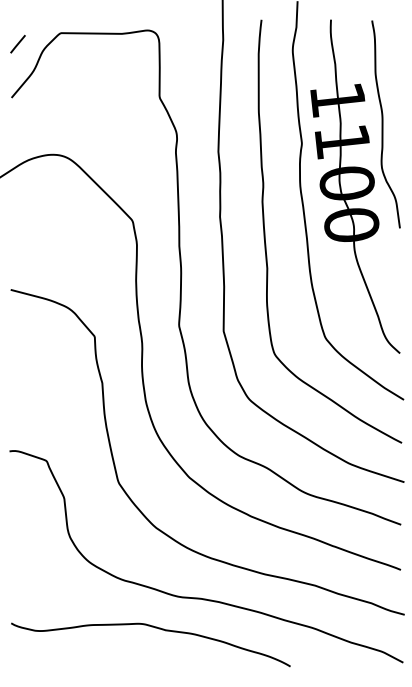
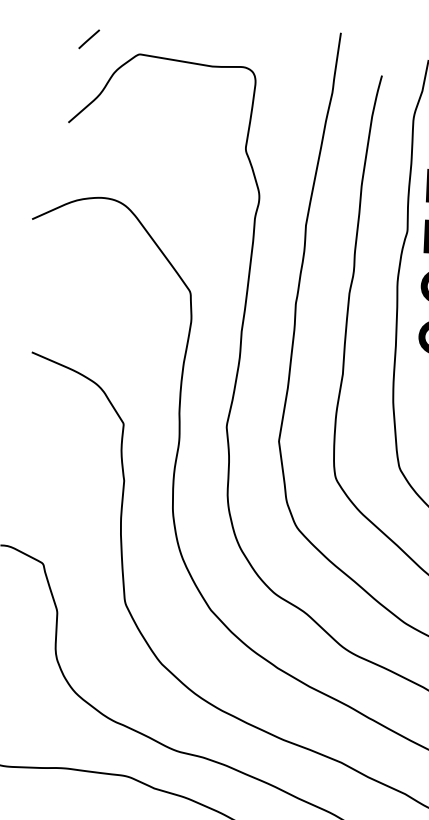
line: (17, 43) -> (88, 38), moved

